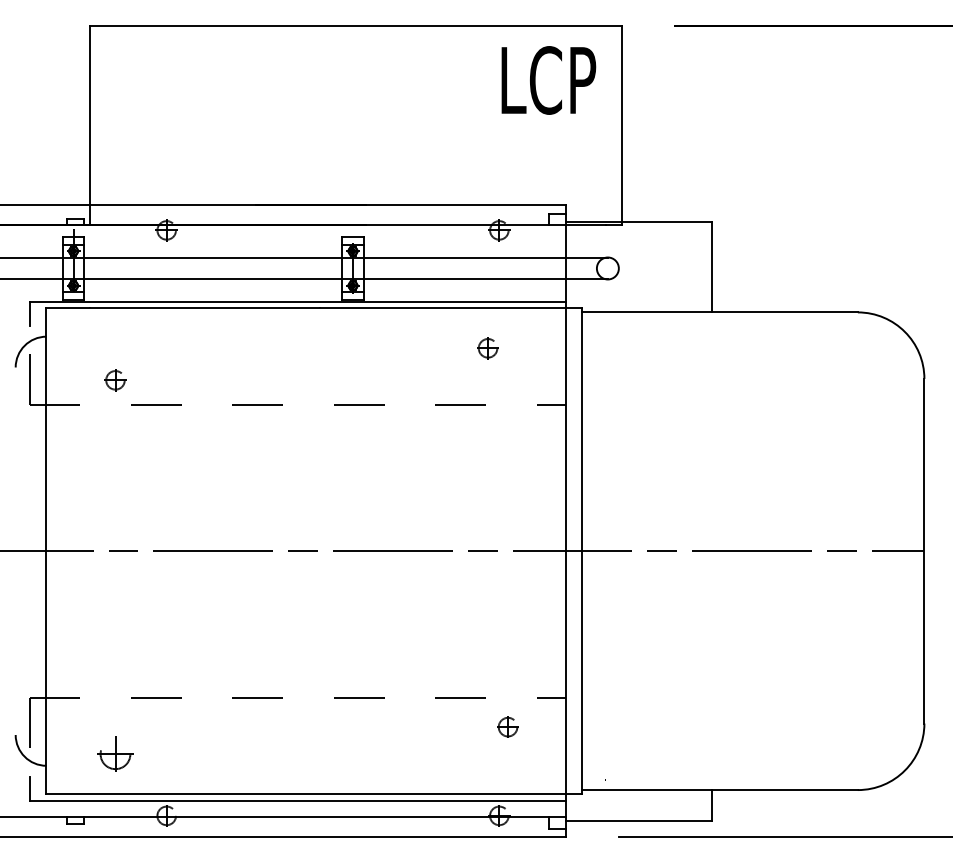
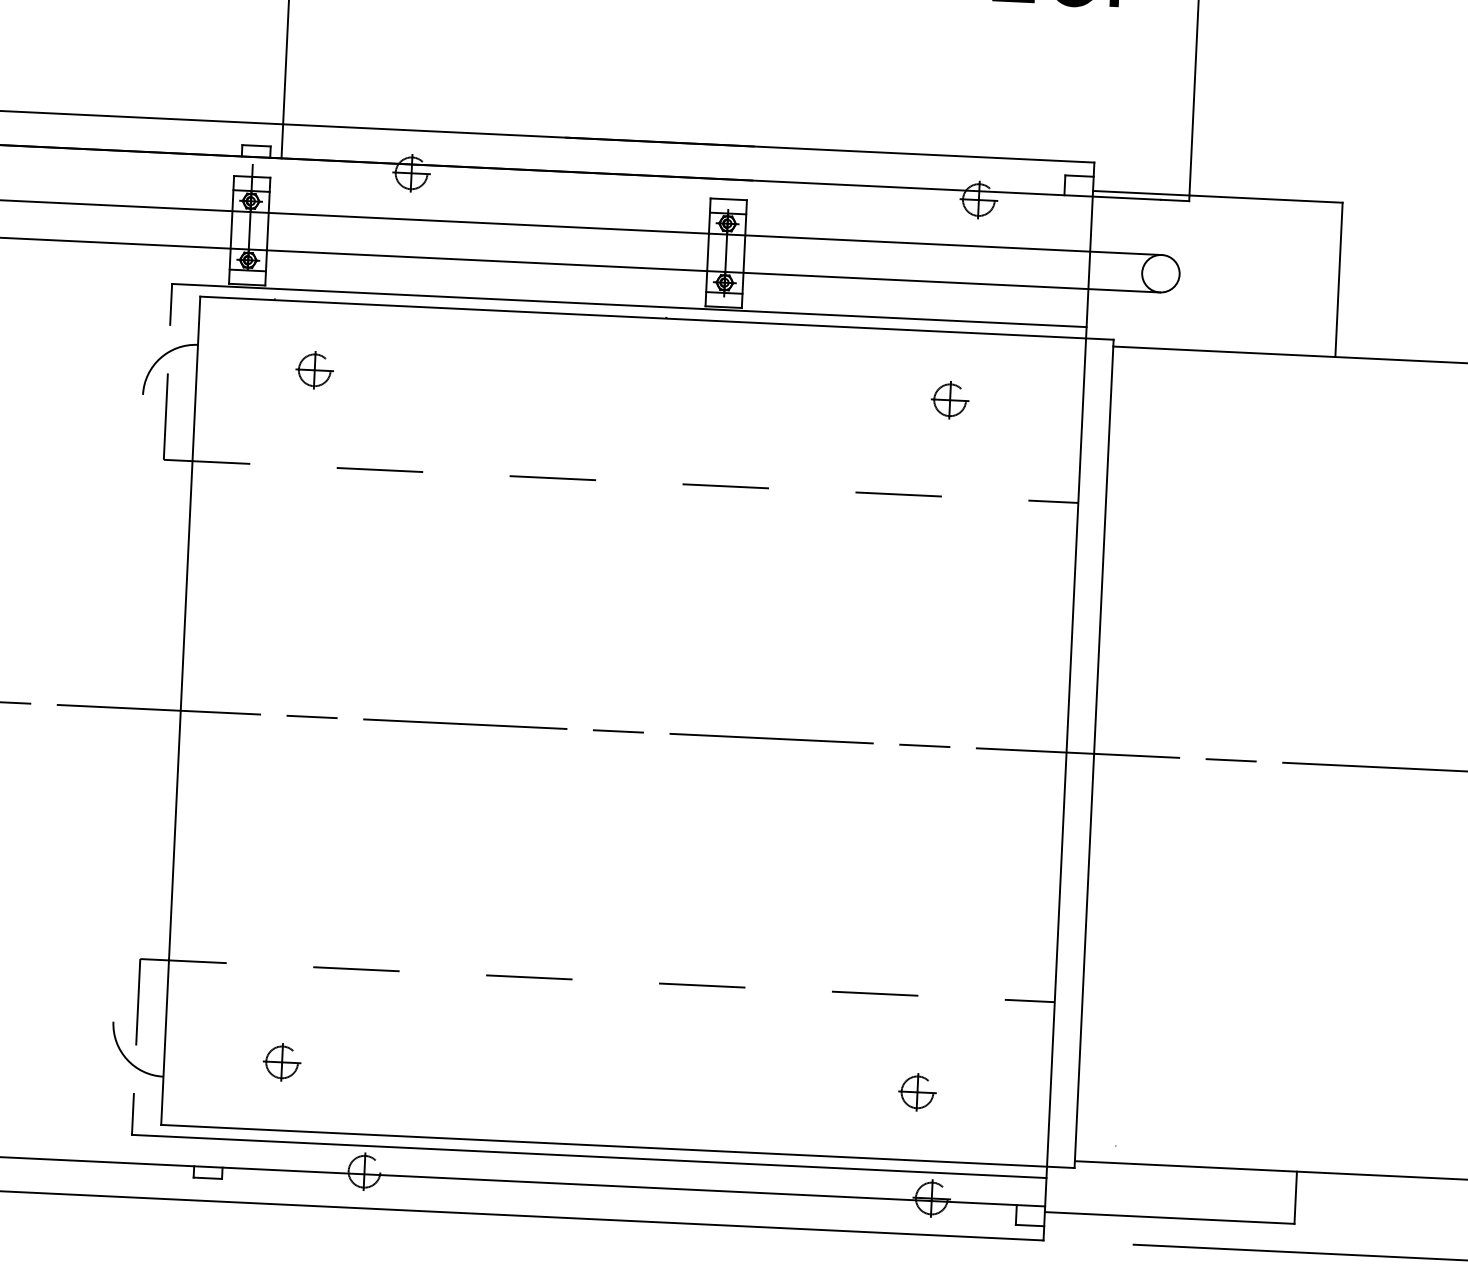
part: (115, 380) -> (314, 370), moved
part: (507, 726) -> (916, 1091), moved
part: (115, 753) -> (282, 1061), size x0.62

